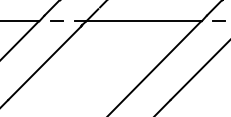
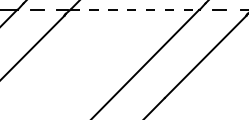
line: (144, 21) -> (135, 10), solid -> dashed

